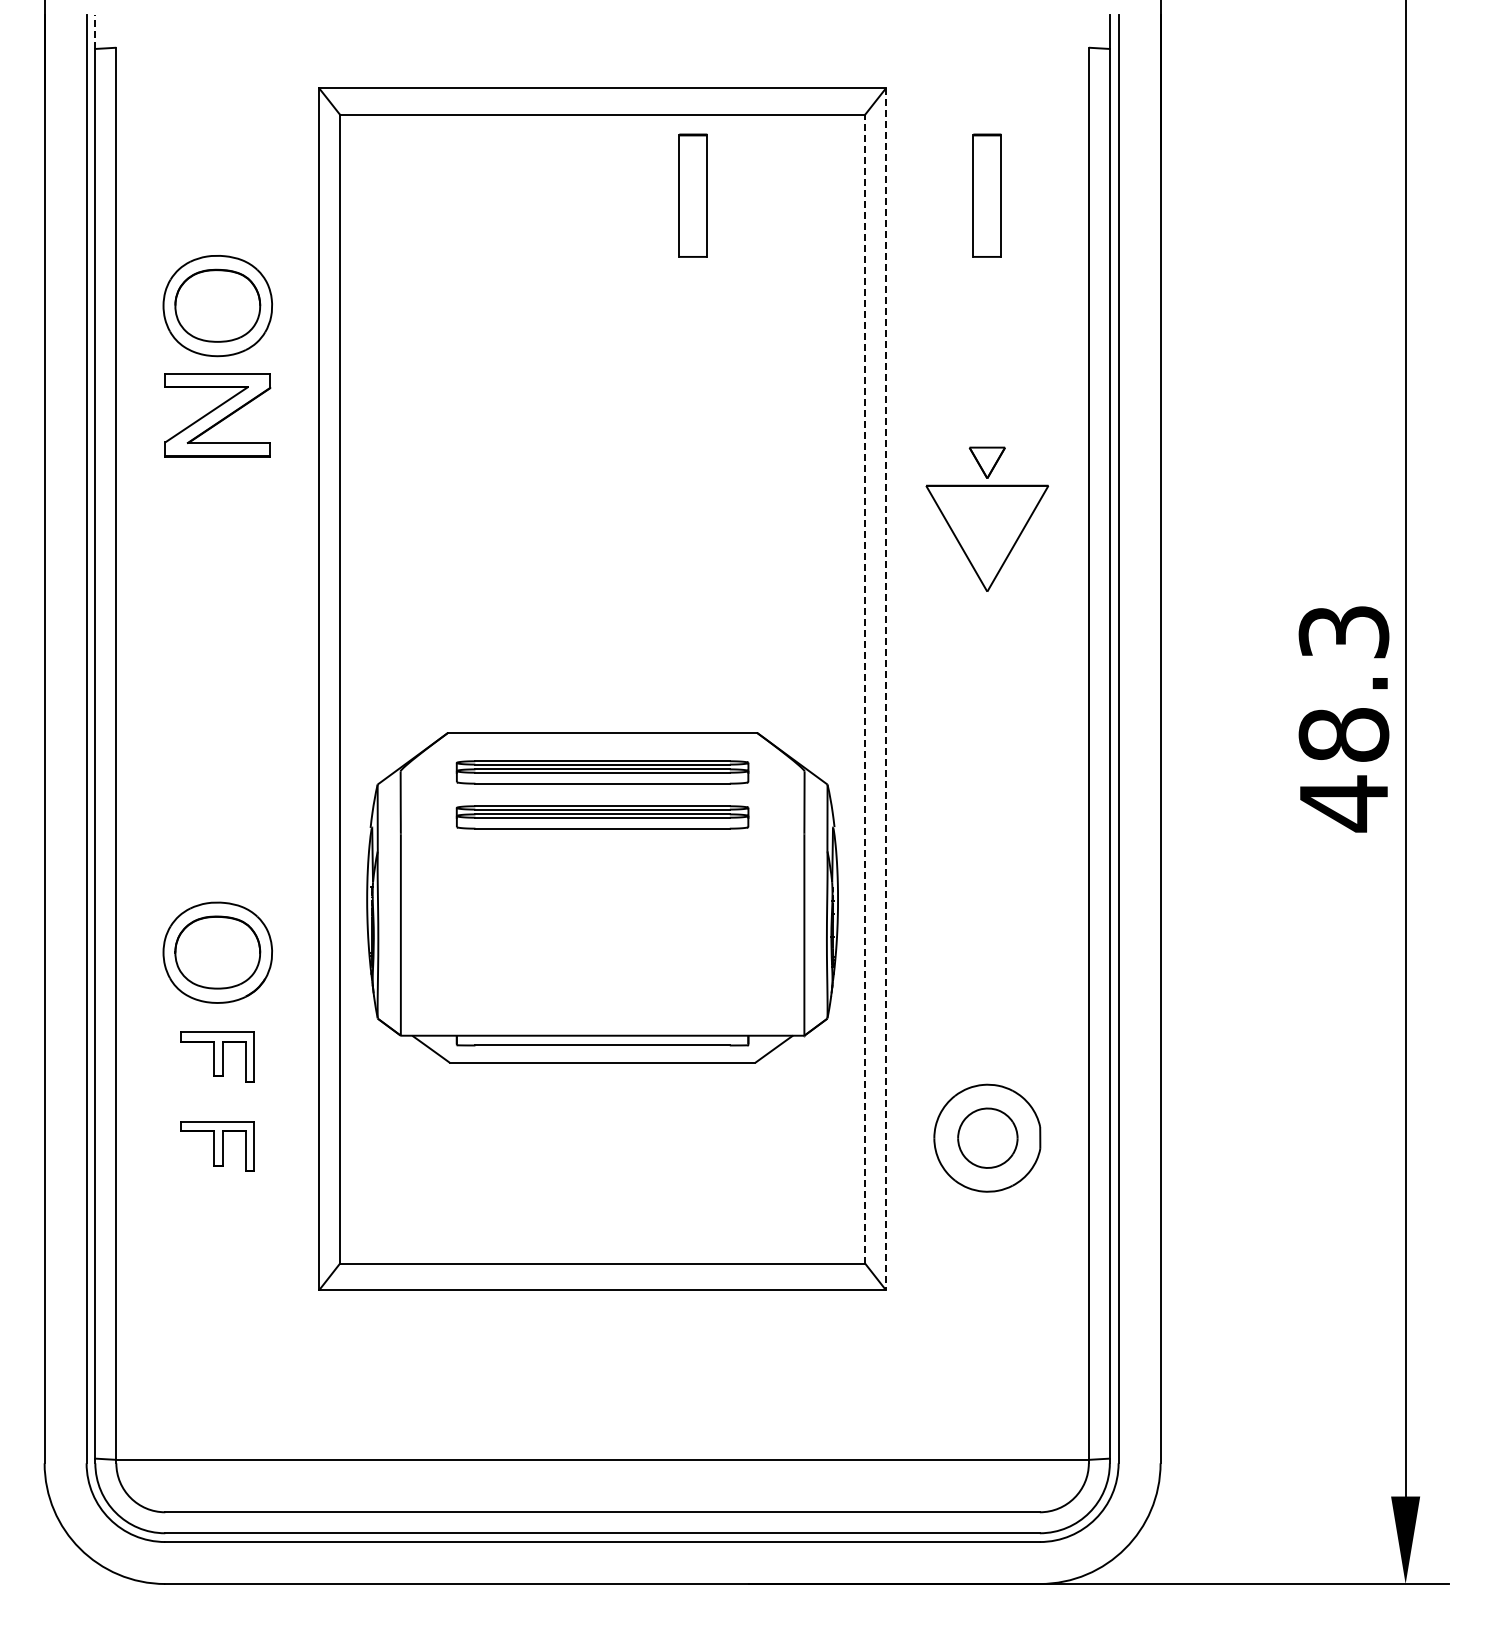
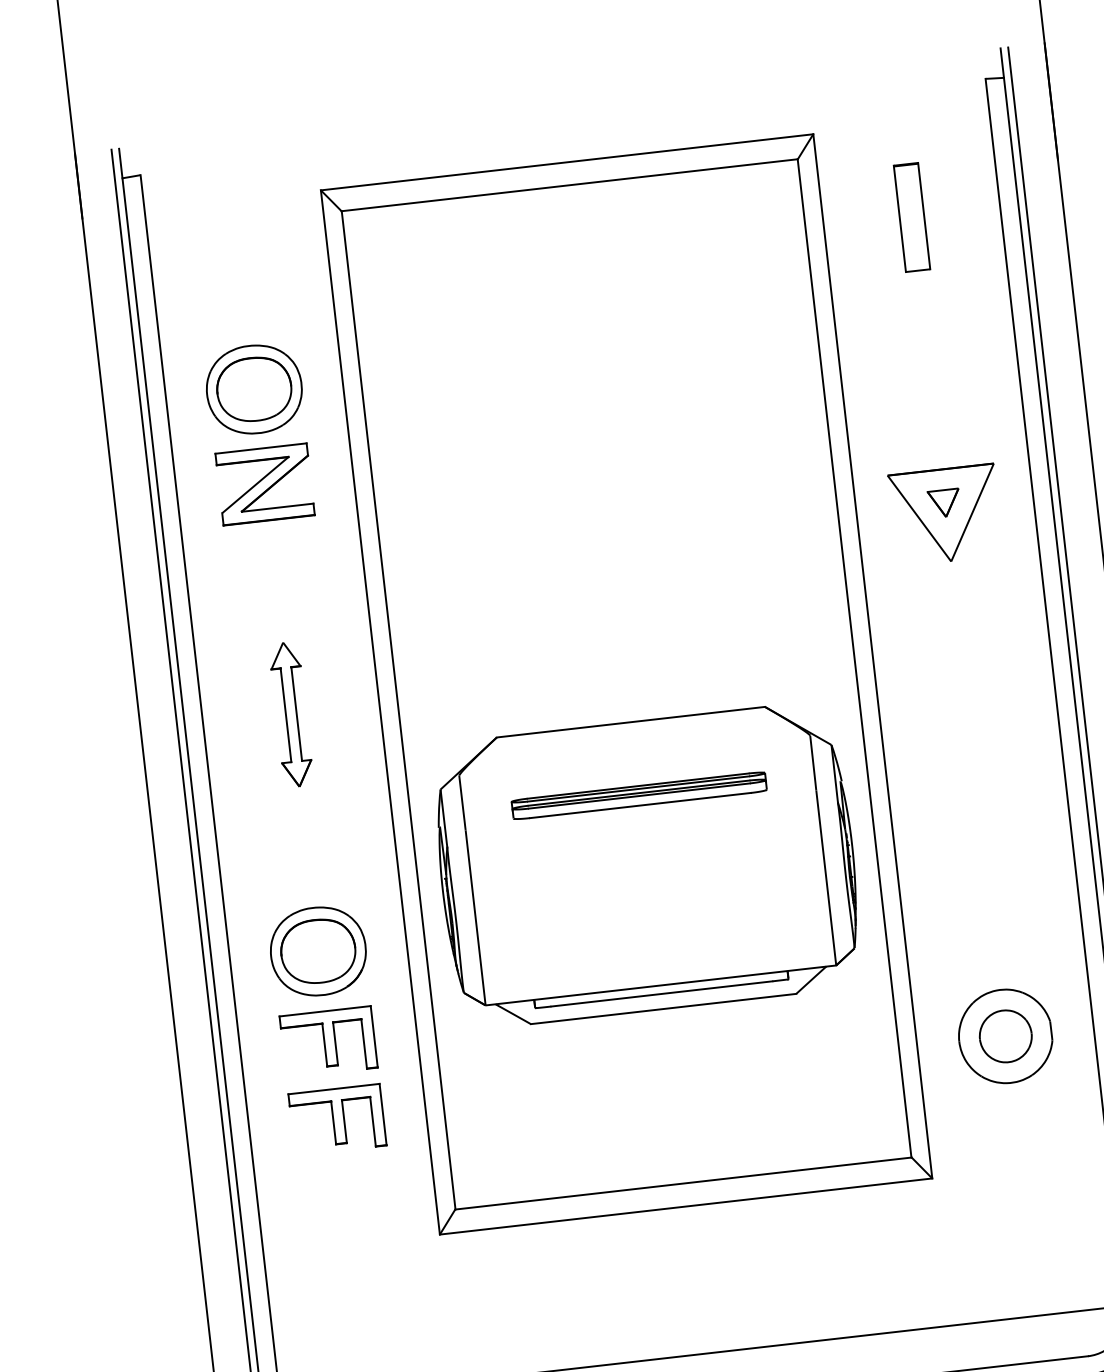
line: (95, 32) -> (120, 163), dashed -> solid
part: (692, 195) -> (655, 246), removed
part: (986, 462) -> (943, 503), moved
part: (217, 680) -> (291, 714), added
line: (864, 688) -> (854, 657), dashed -> solid
line: (885, 689) -> (872, 656), dashed -> solid
part: (602, 772) -> (634, 756), removed
part: (217, 1056) -> (328, 1041), size x1.43
part: (217, 1146) -> (337, 1119), size x1.43

